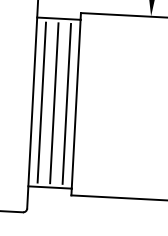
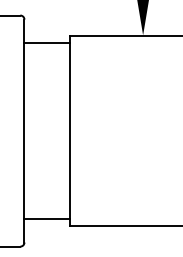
line: (41, 101) -> (33, 130), removed
line: (53, 102) -> (46, 130), removed
line: (67, 103) -> (60, 130), removed

